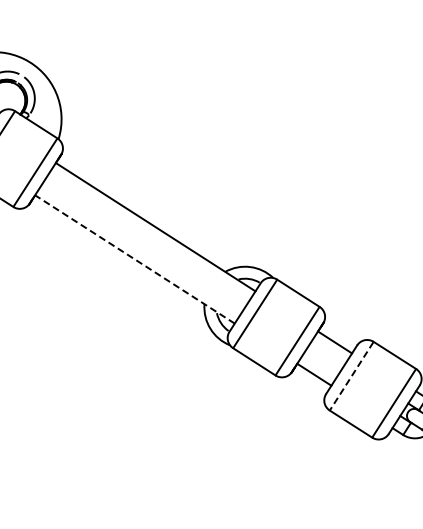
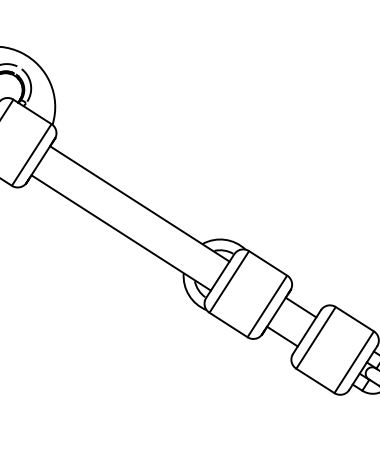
line: (134, 259) -> (120, 233), dashed -> solid
line: (351, 376) -> (315, 338), dashed -> solid

